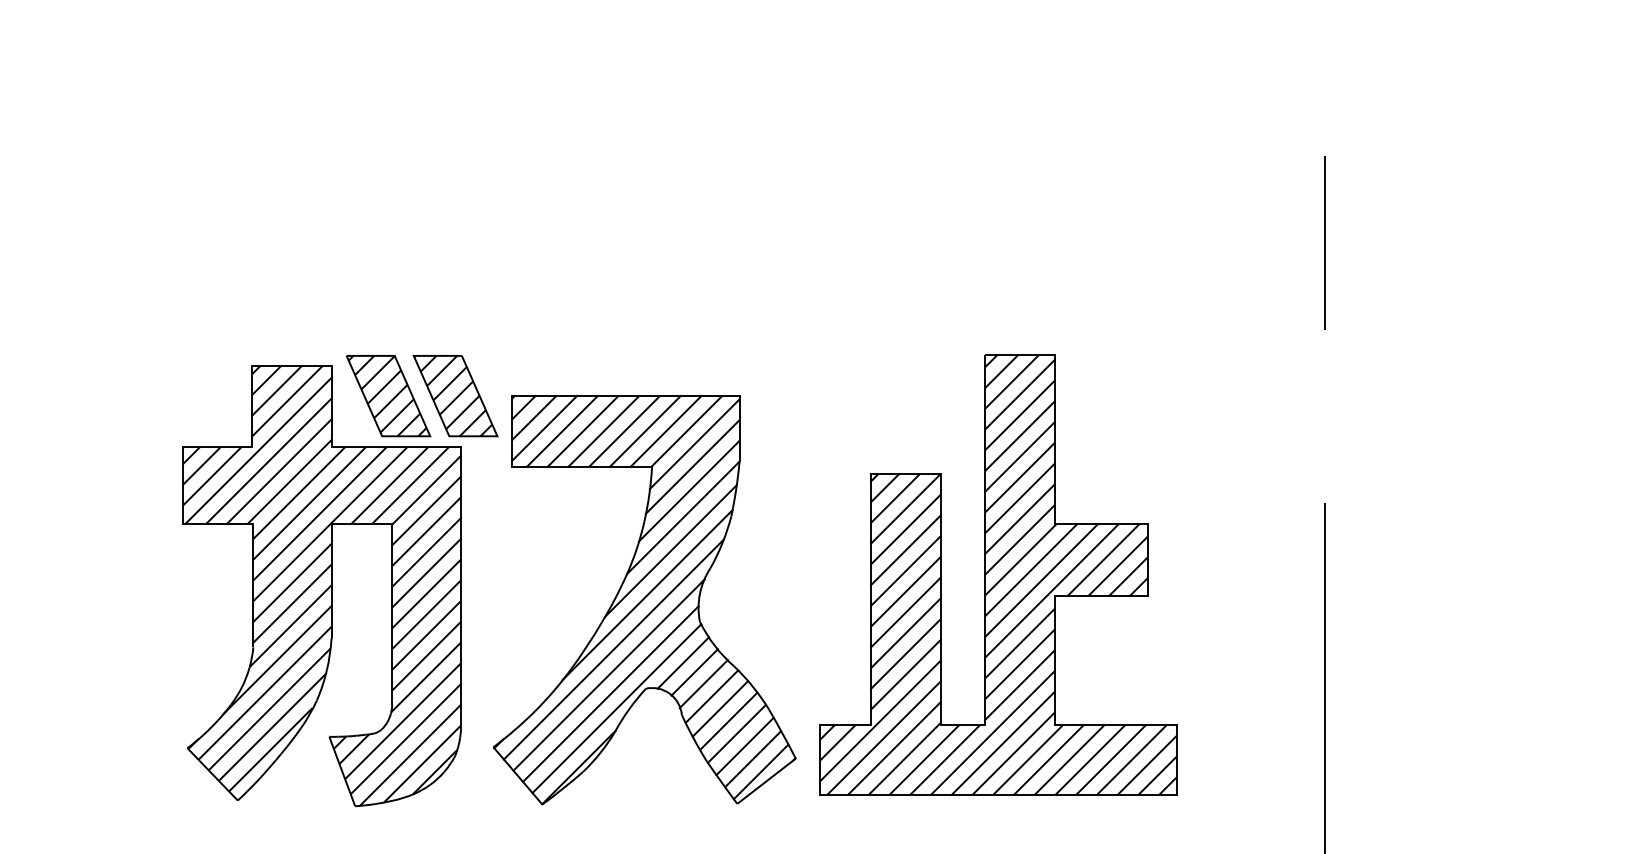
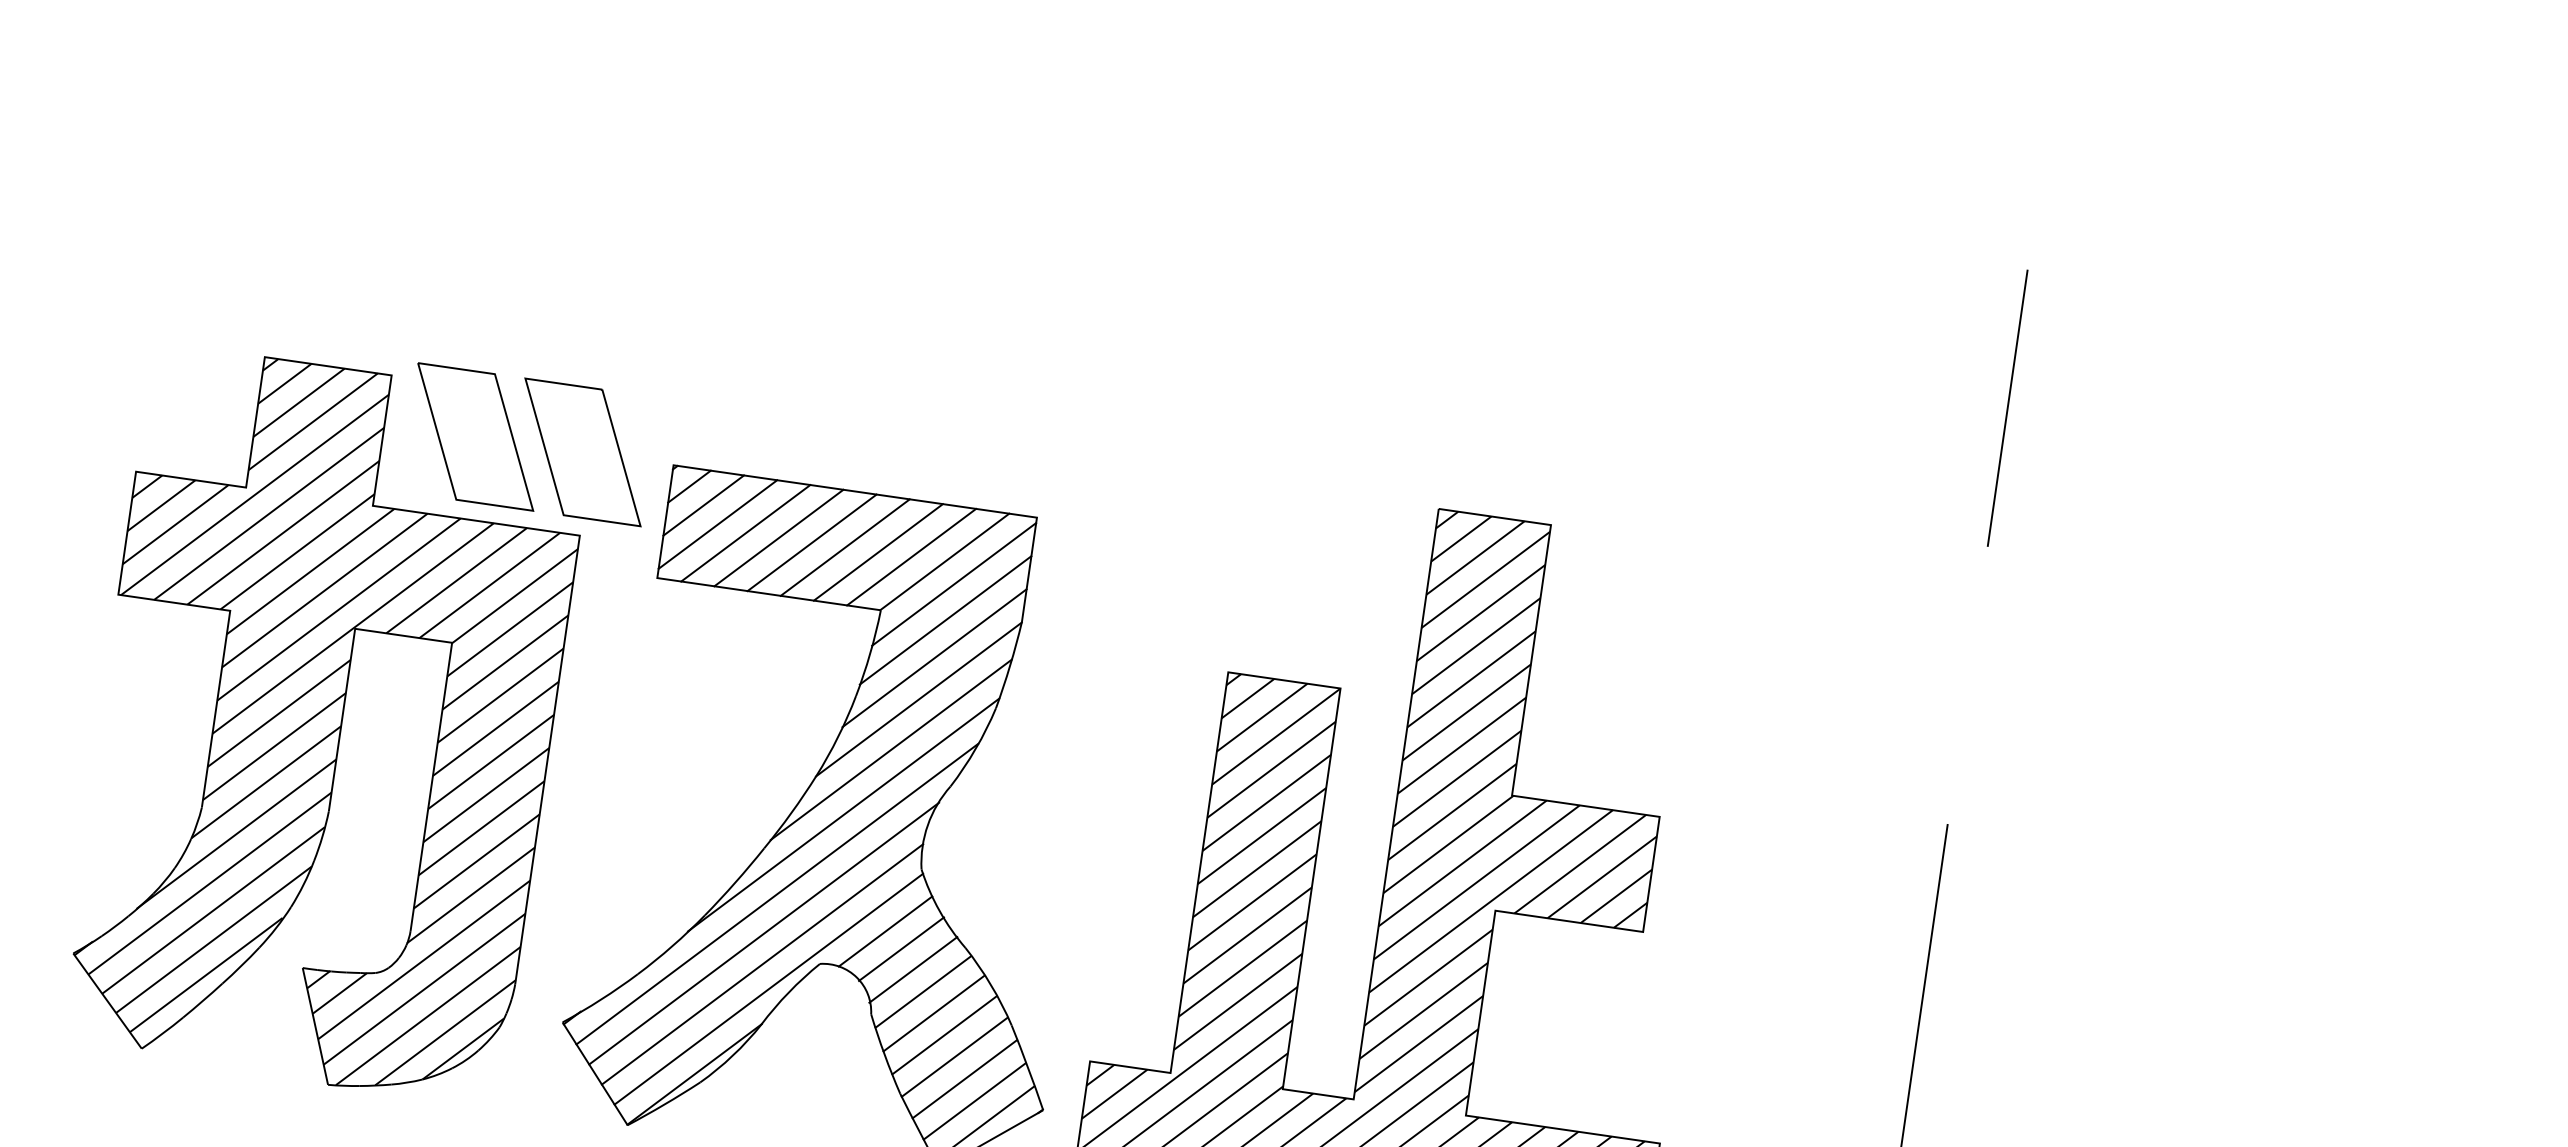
hatch: (387, 395) -> (474, 435), removed
hatch: (453, 395) -> (579, 451), removed

